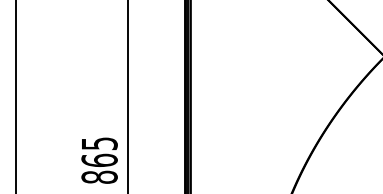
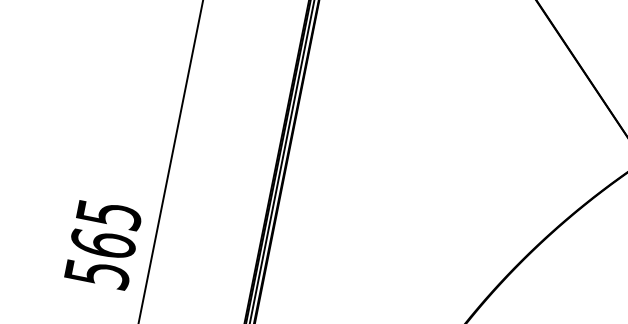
text: (99, 176) -> (97, 272), 865 -> 565

